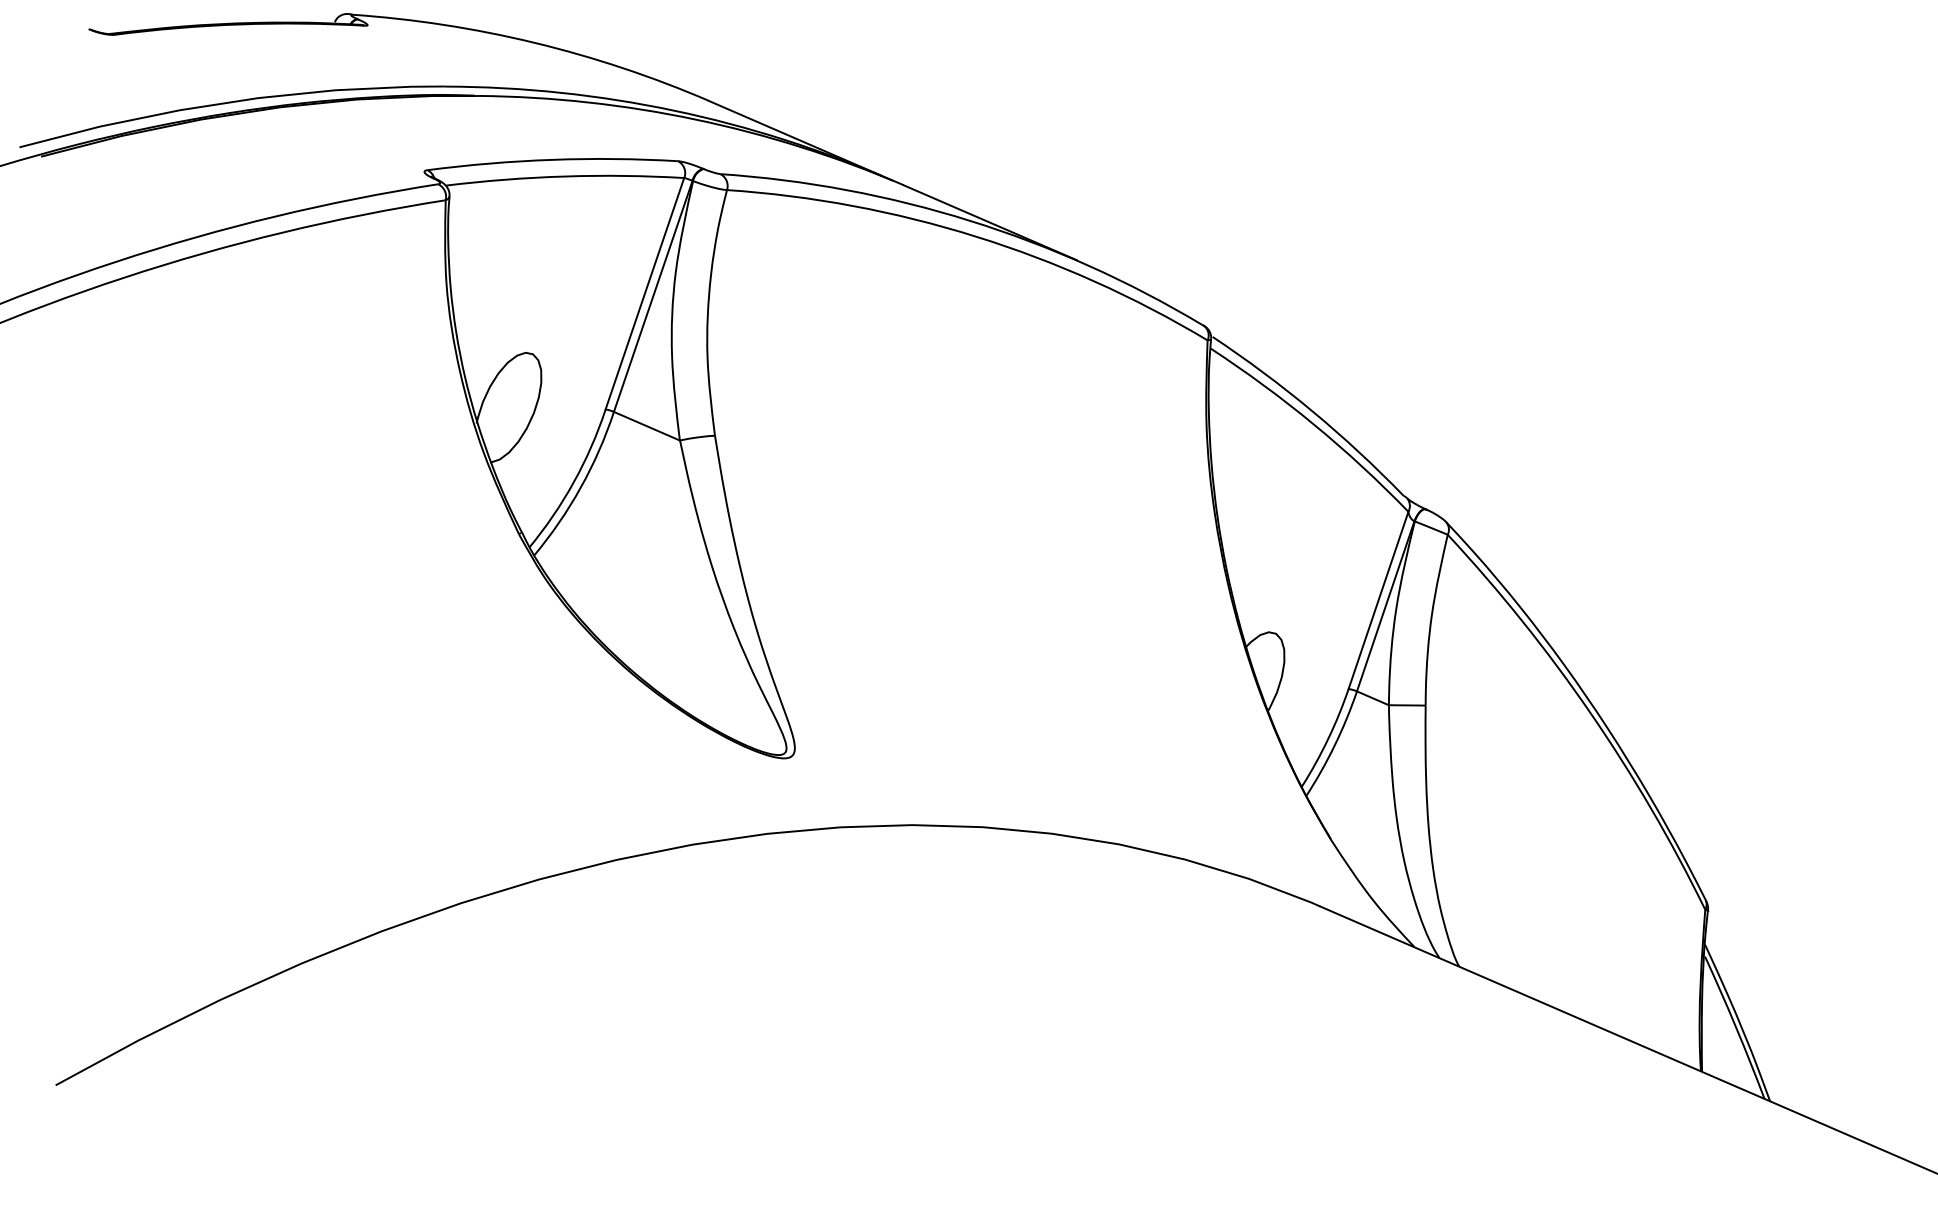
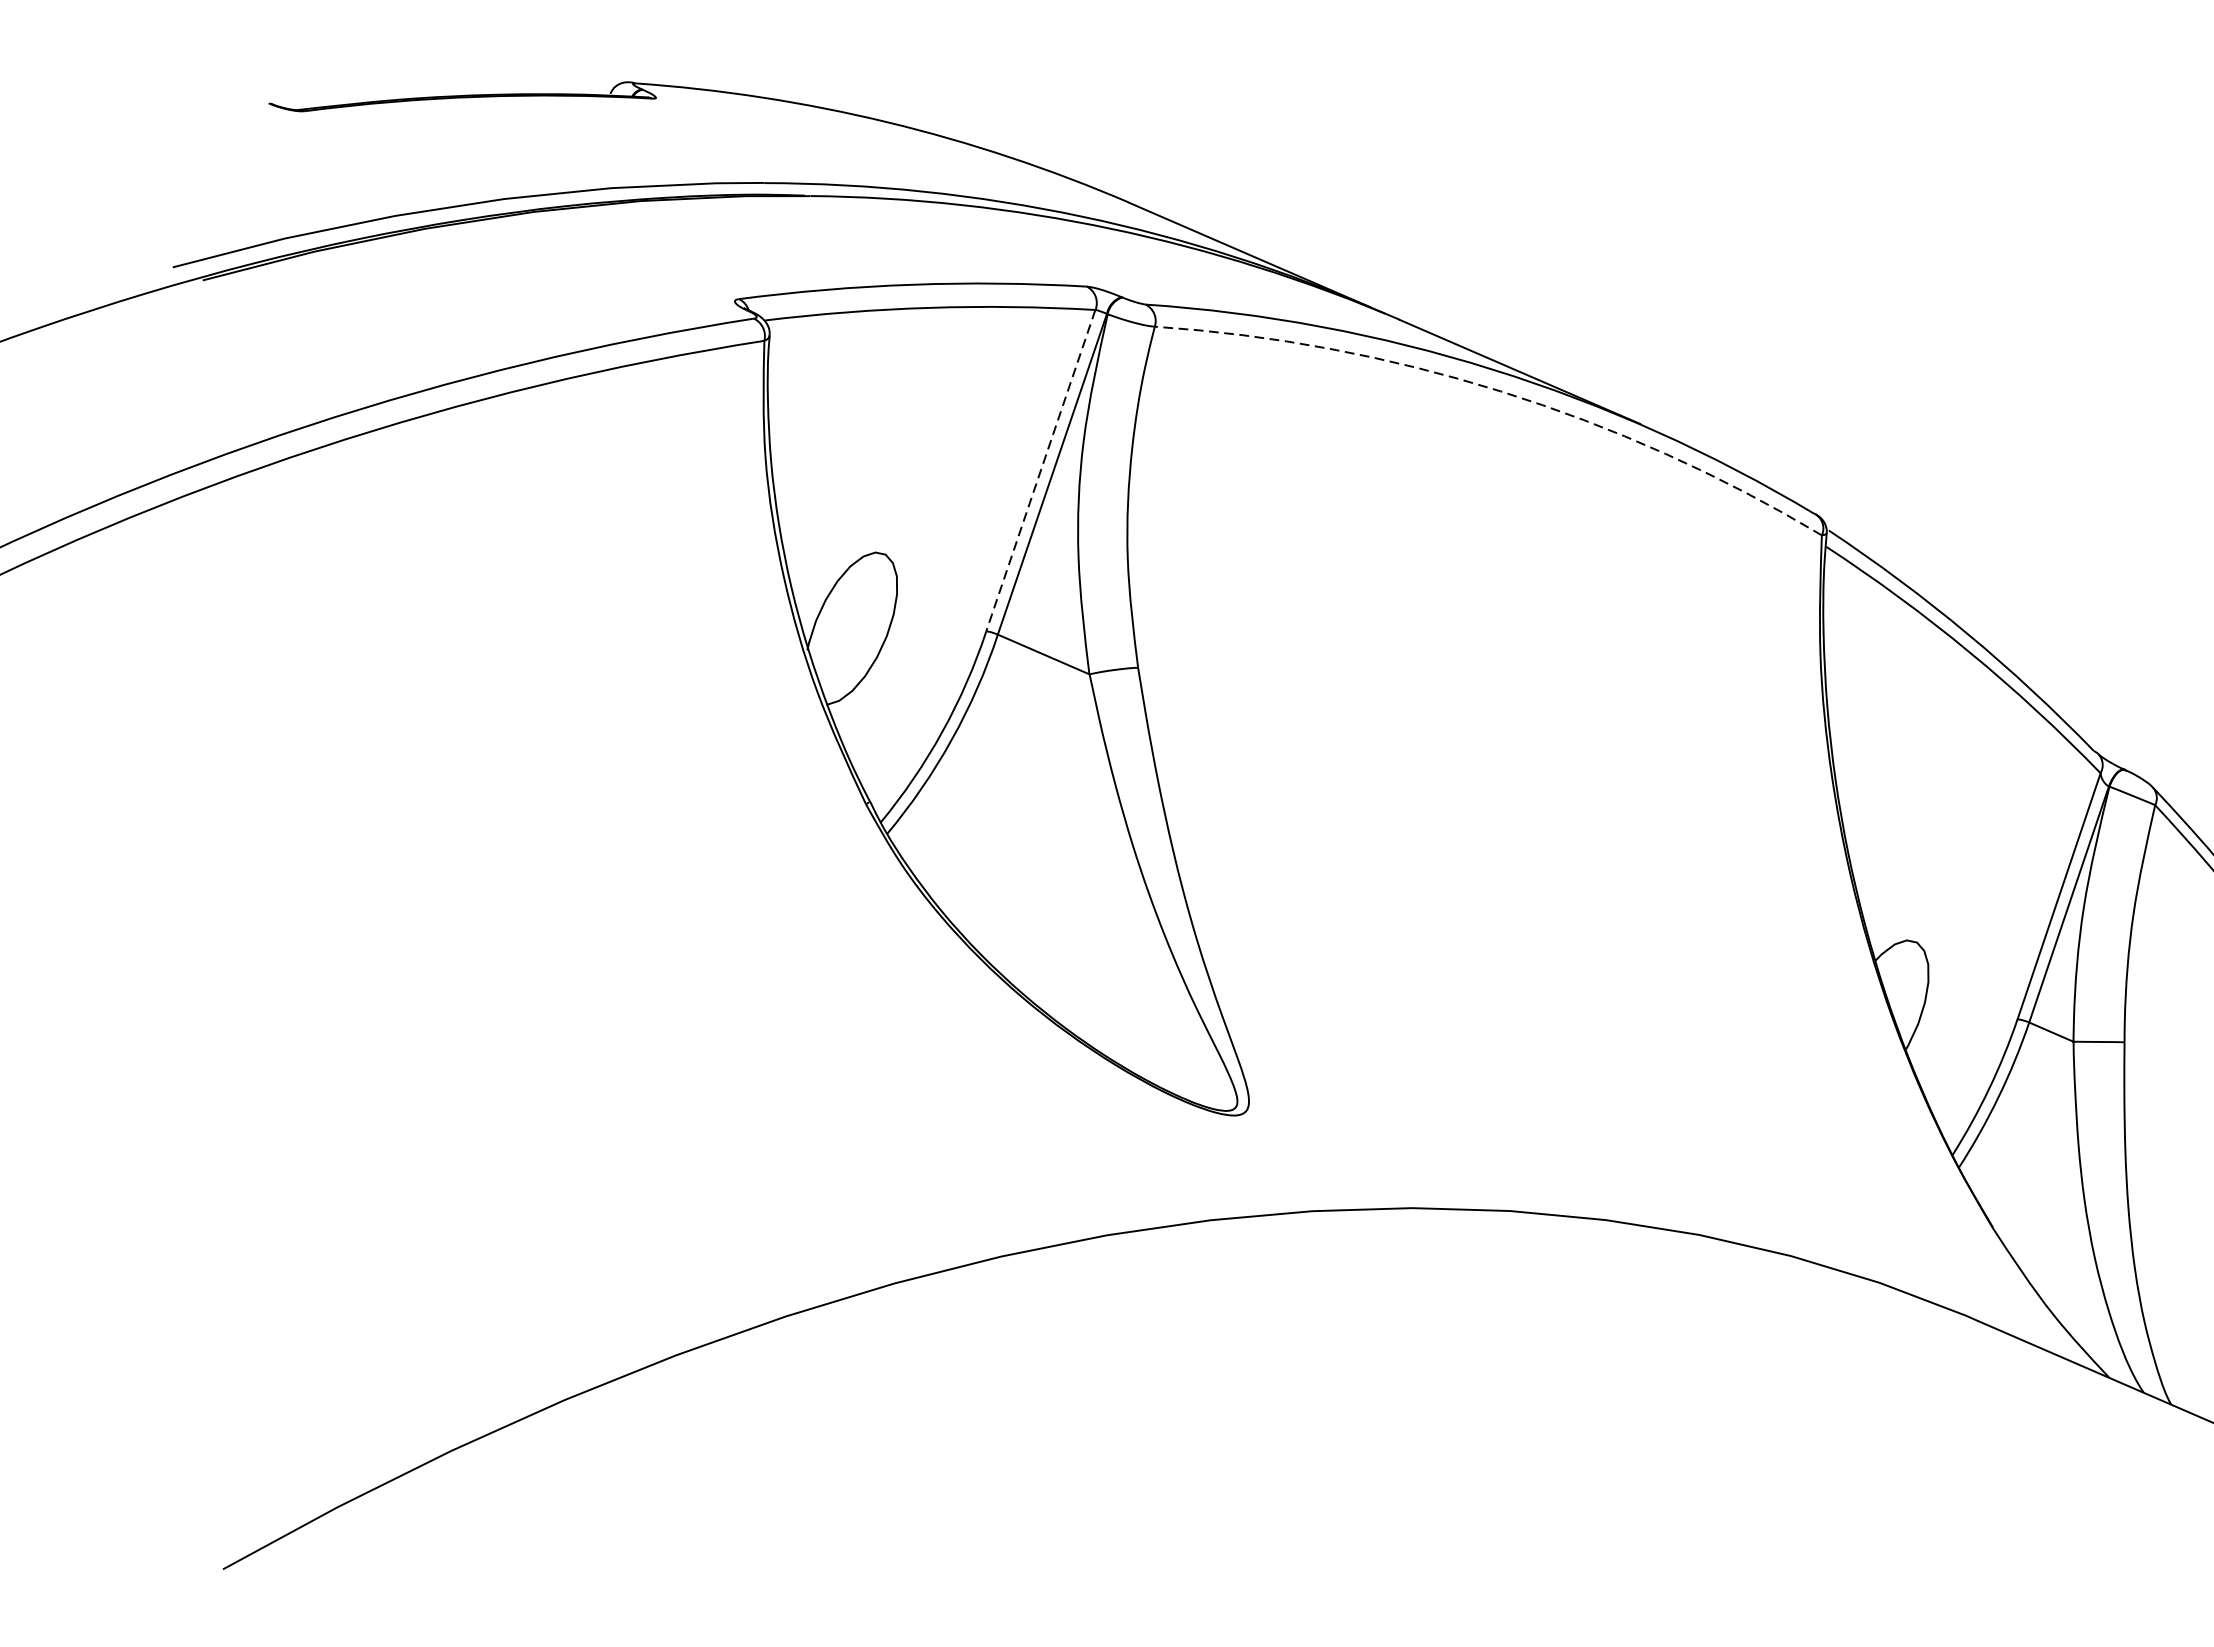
arc: (976, 236) -> (1501, 391), solid -> dashed
line: (644, 294) -> (1040, 471), solid -> dashed

